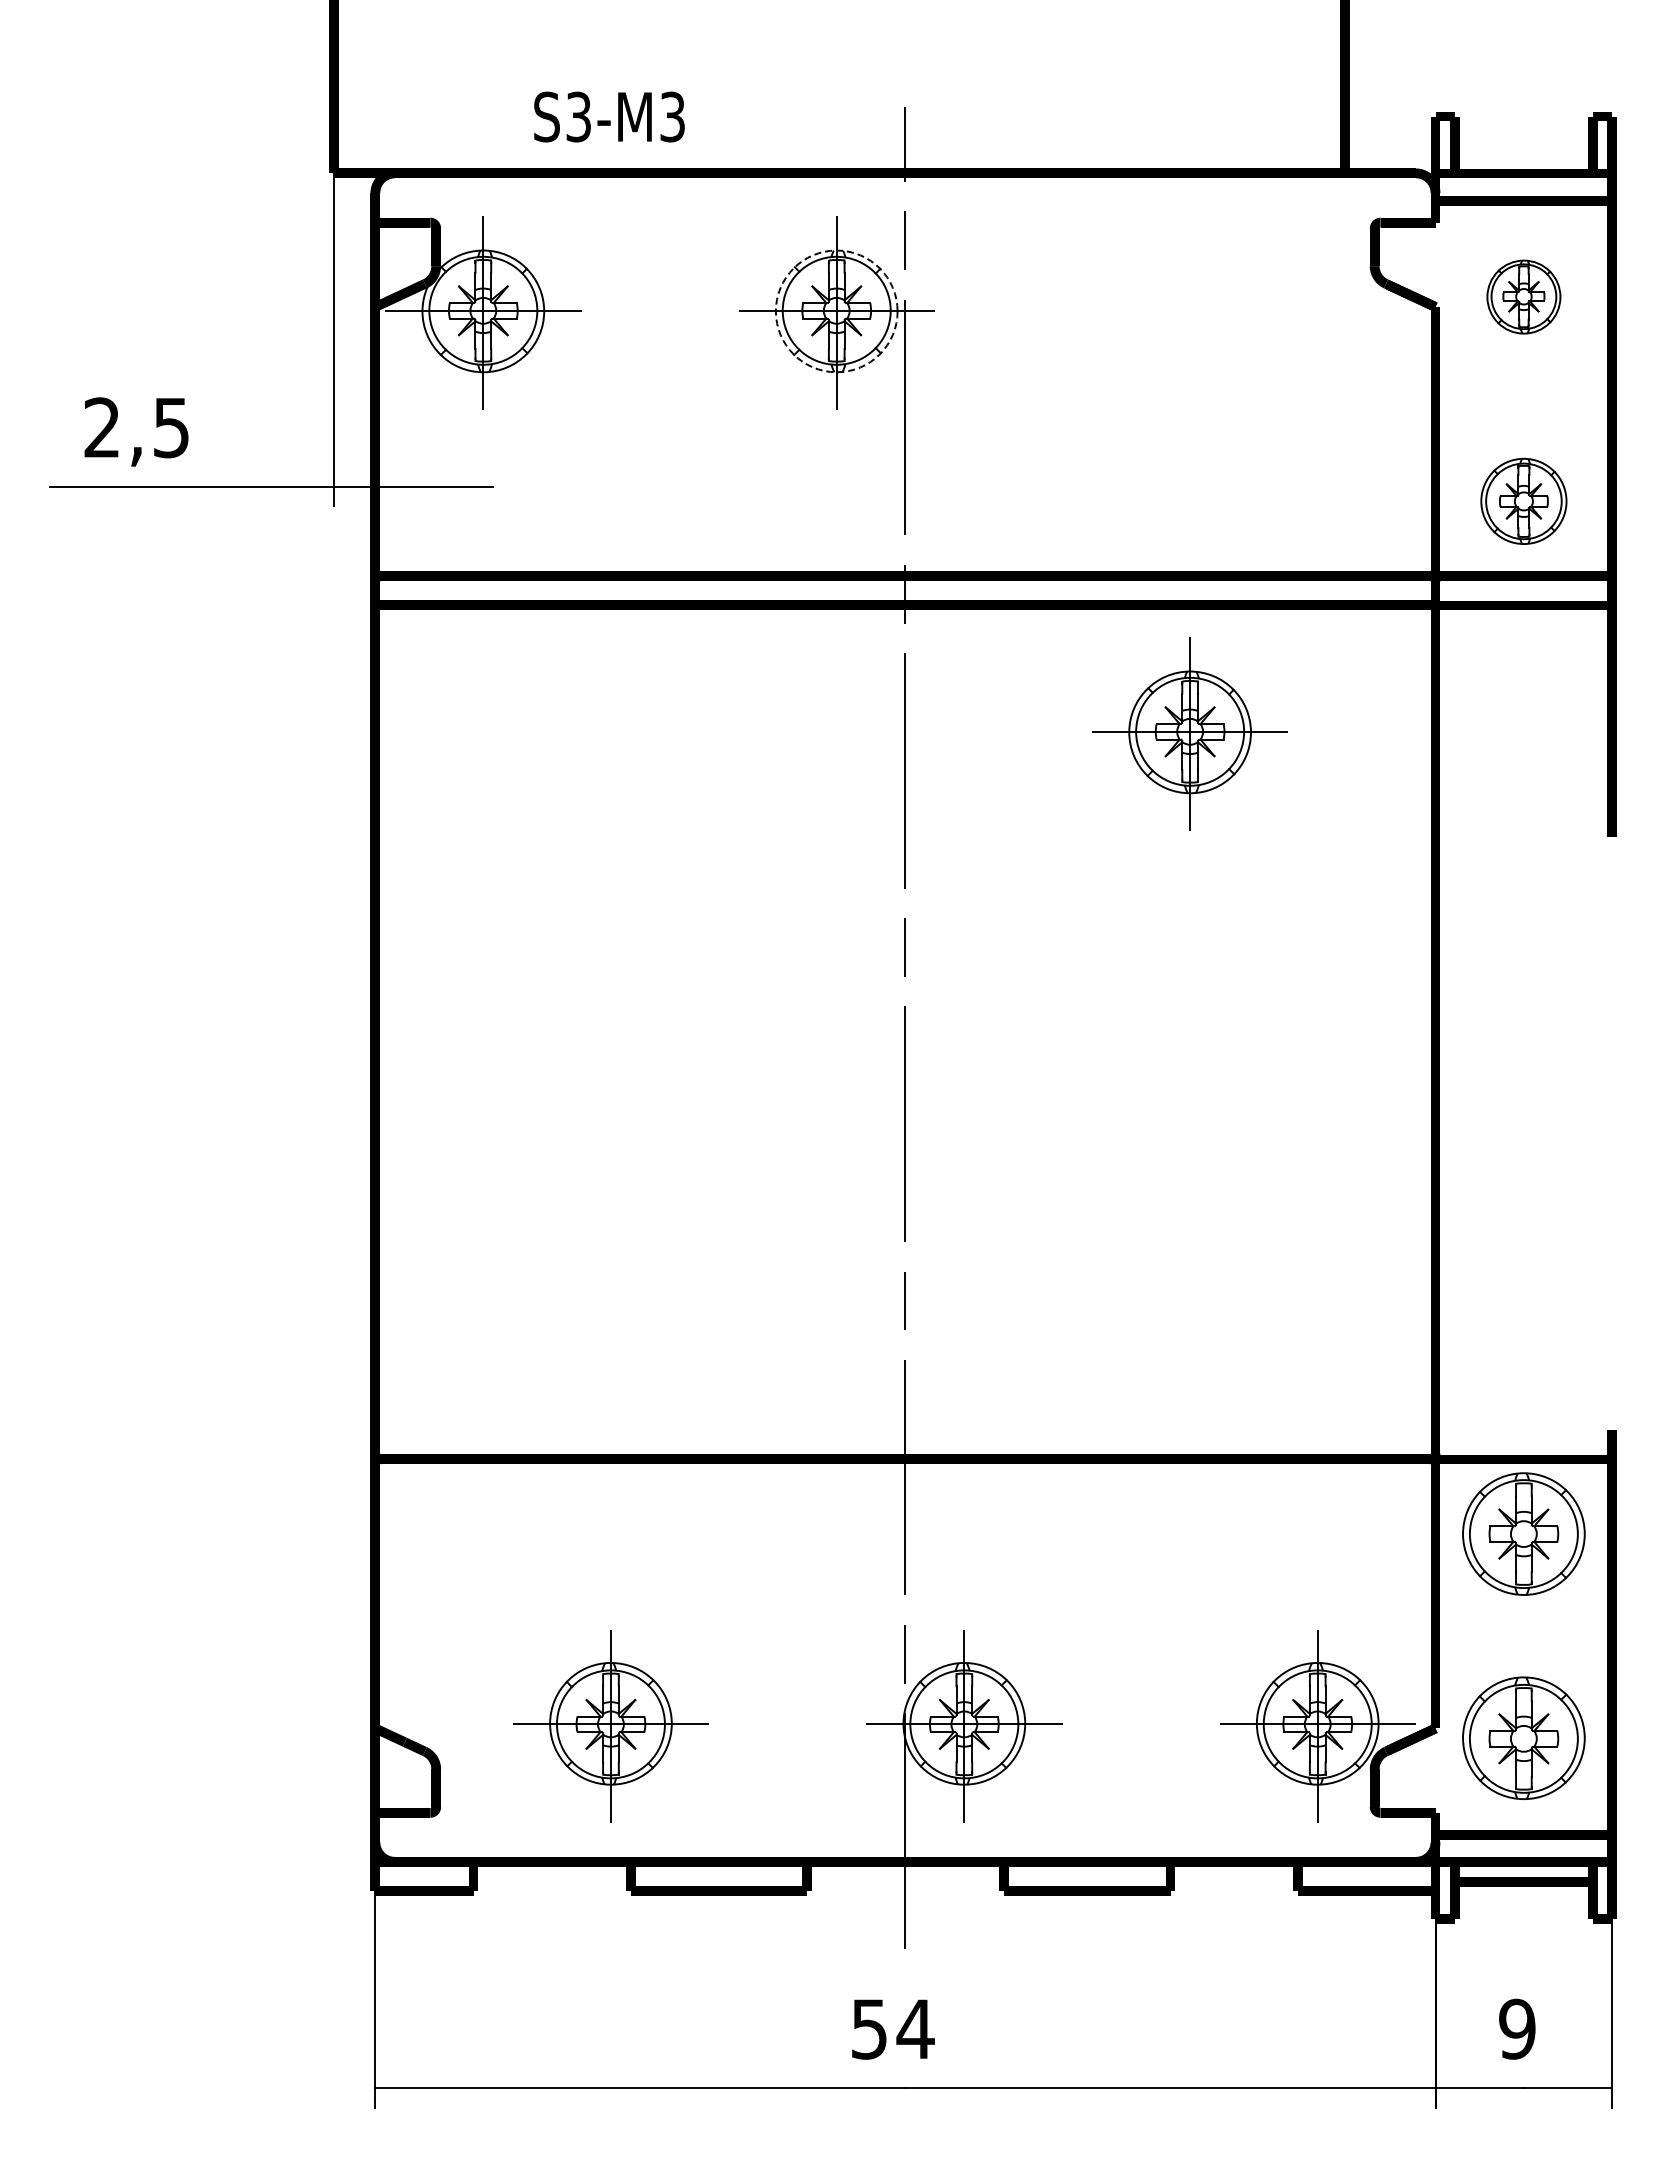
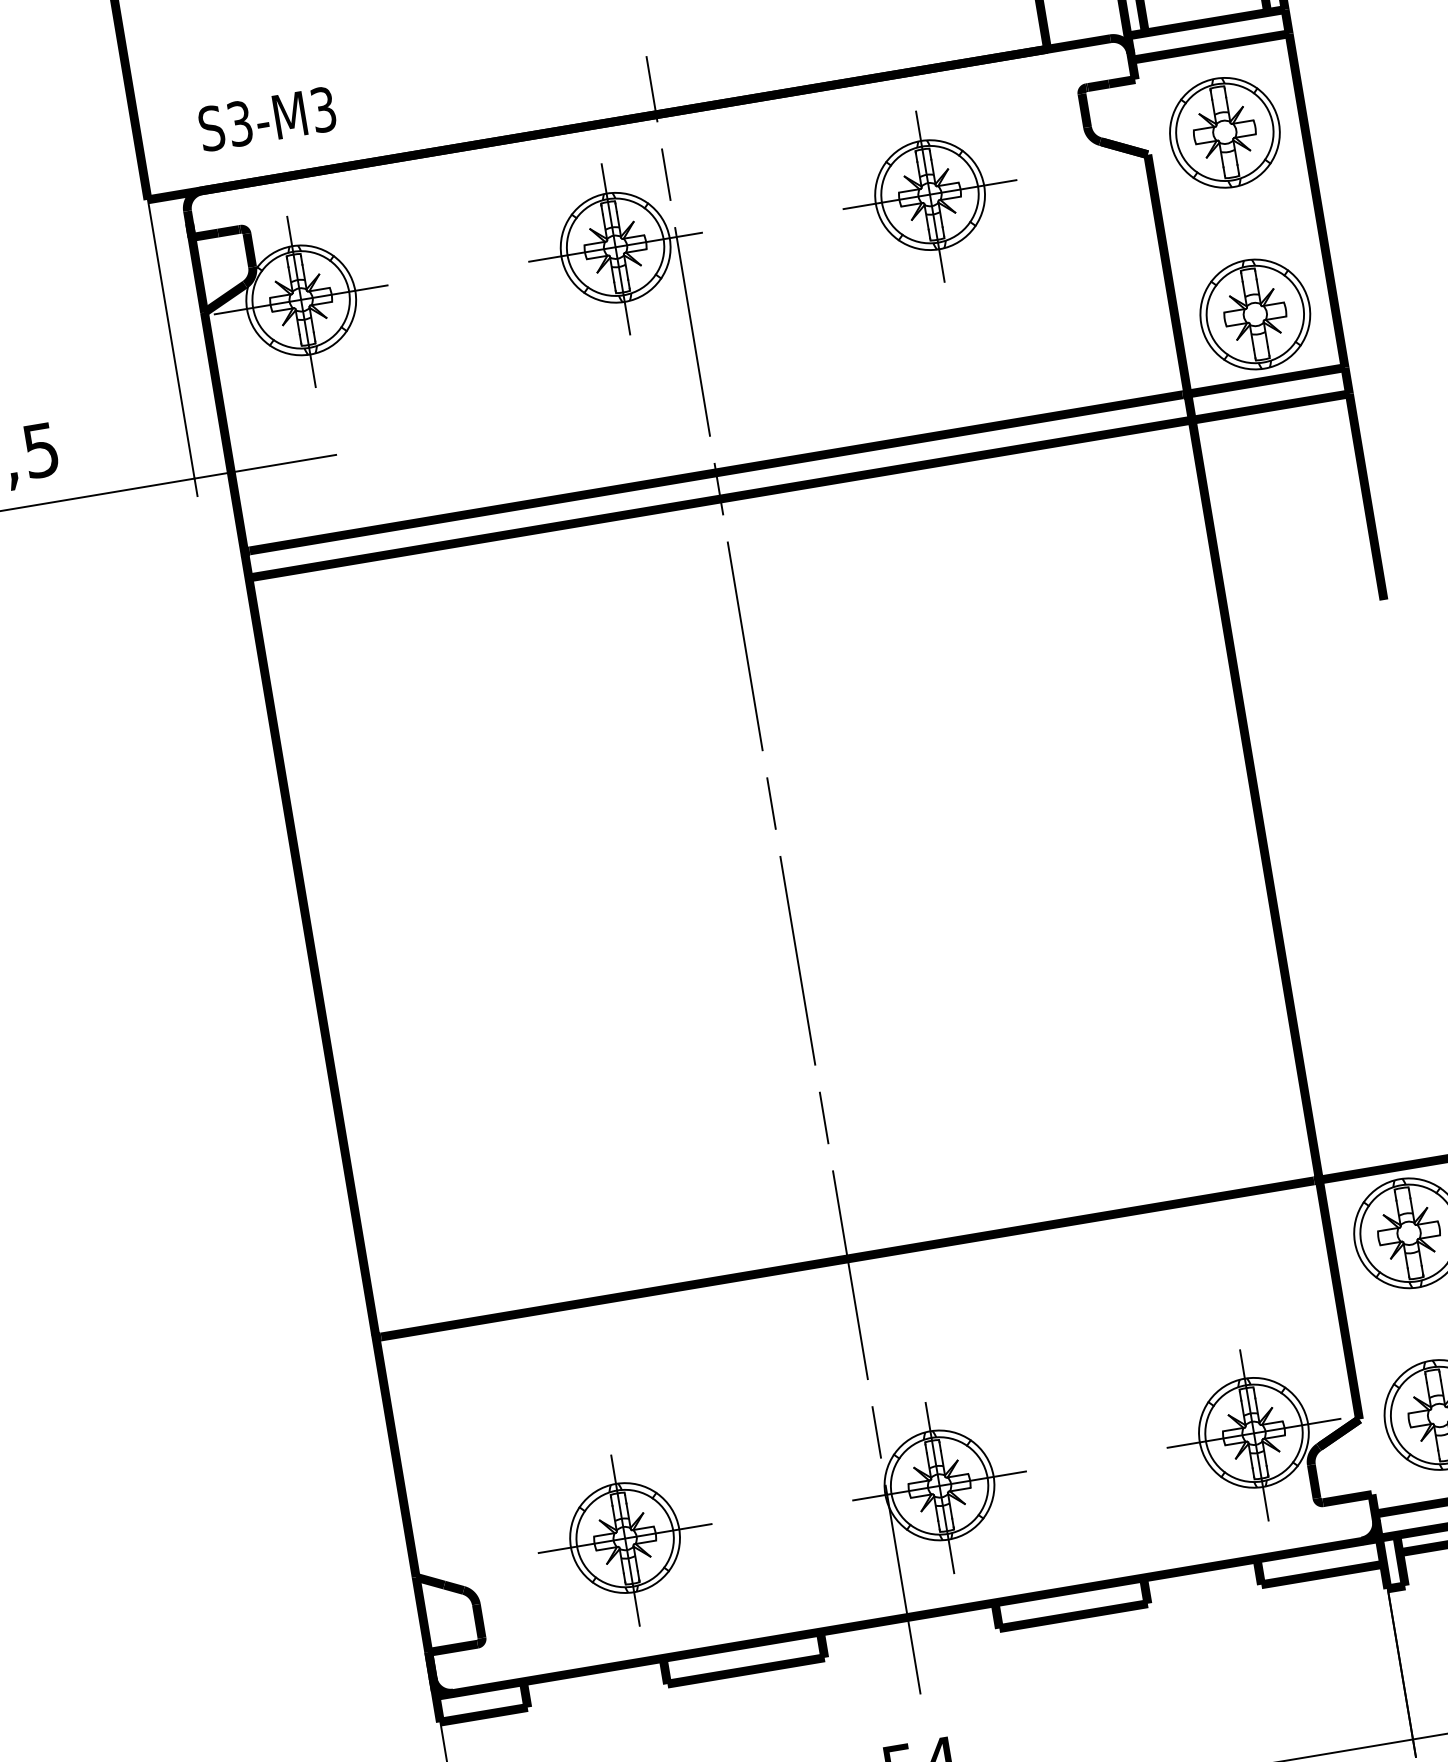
text: (609, 116) -> (267, 118), moved
part: (1523, 296) -> (1224, 132), size x1.67
circle: (836, 311) -> (615, 247), dashed -> solid
part: (1523, 501) -> (1255, 314), size x1.43
part: (1189, 733) -> (929, 196), moved

